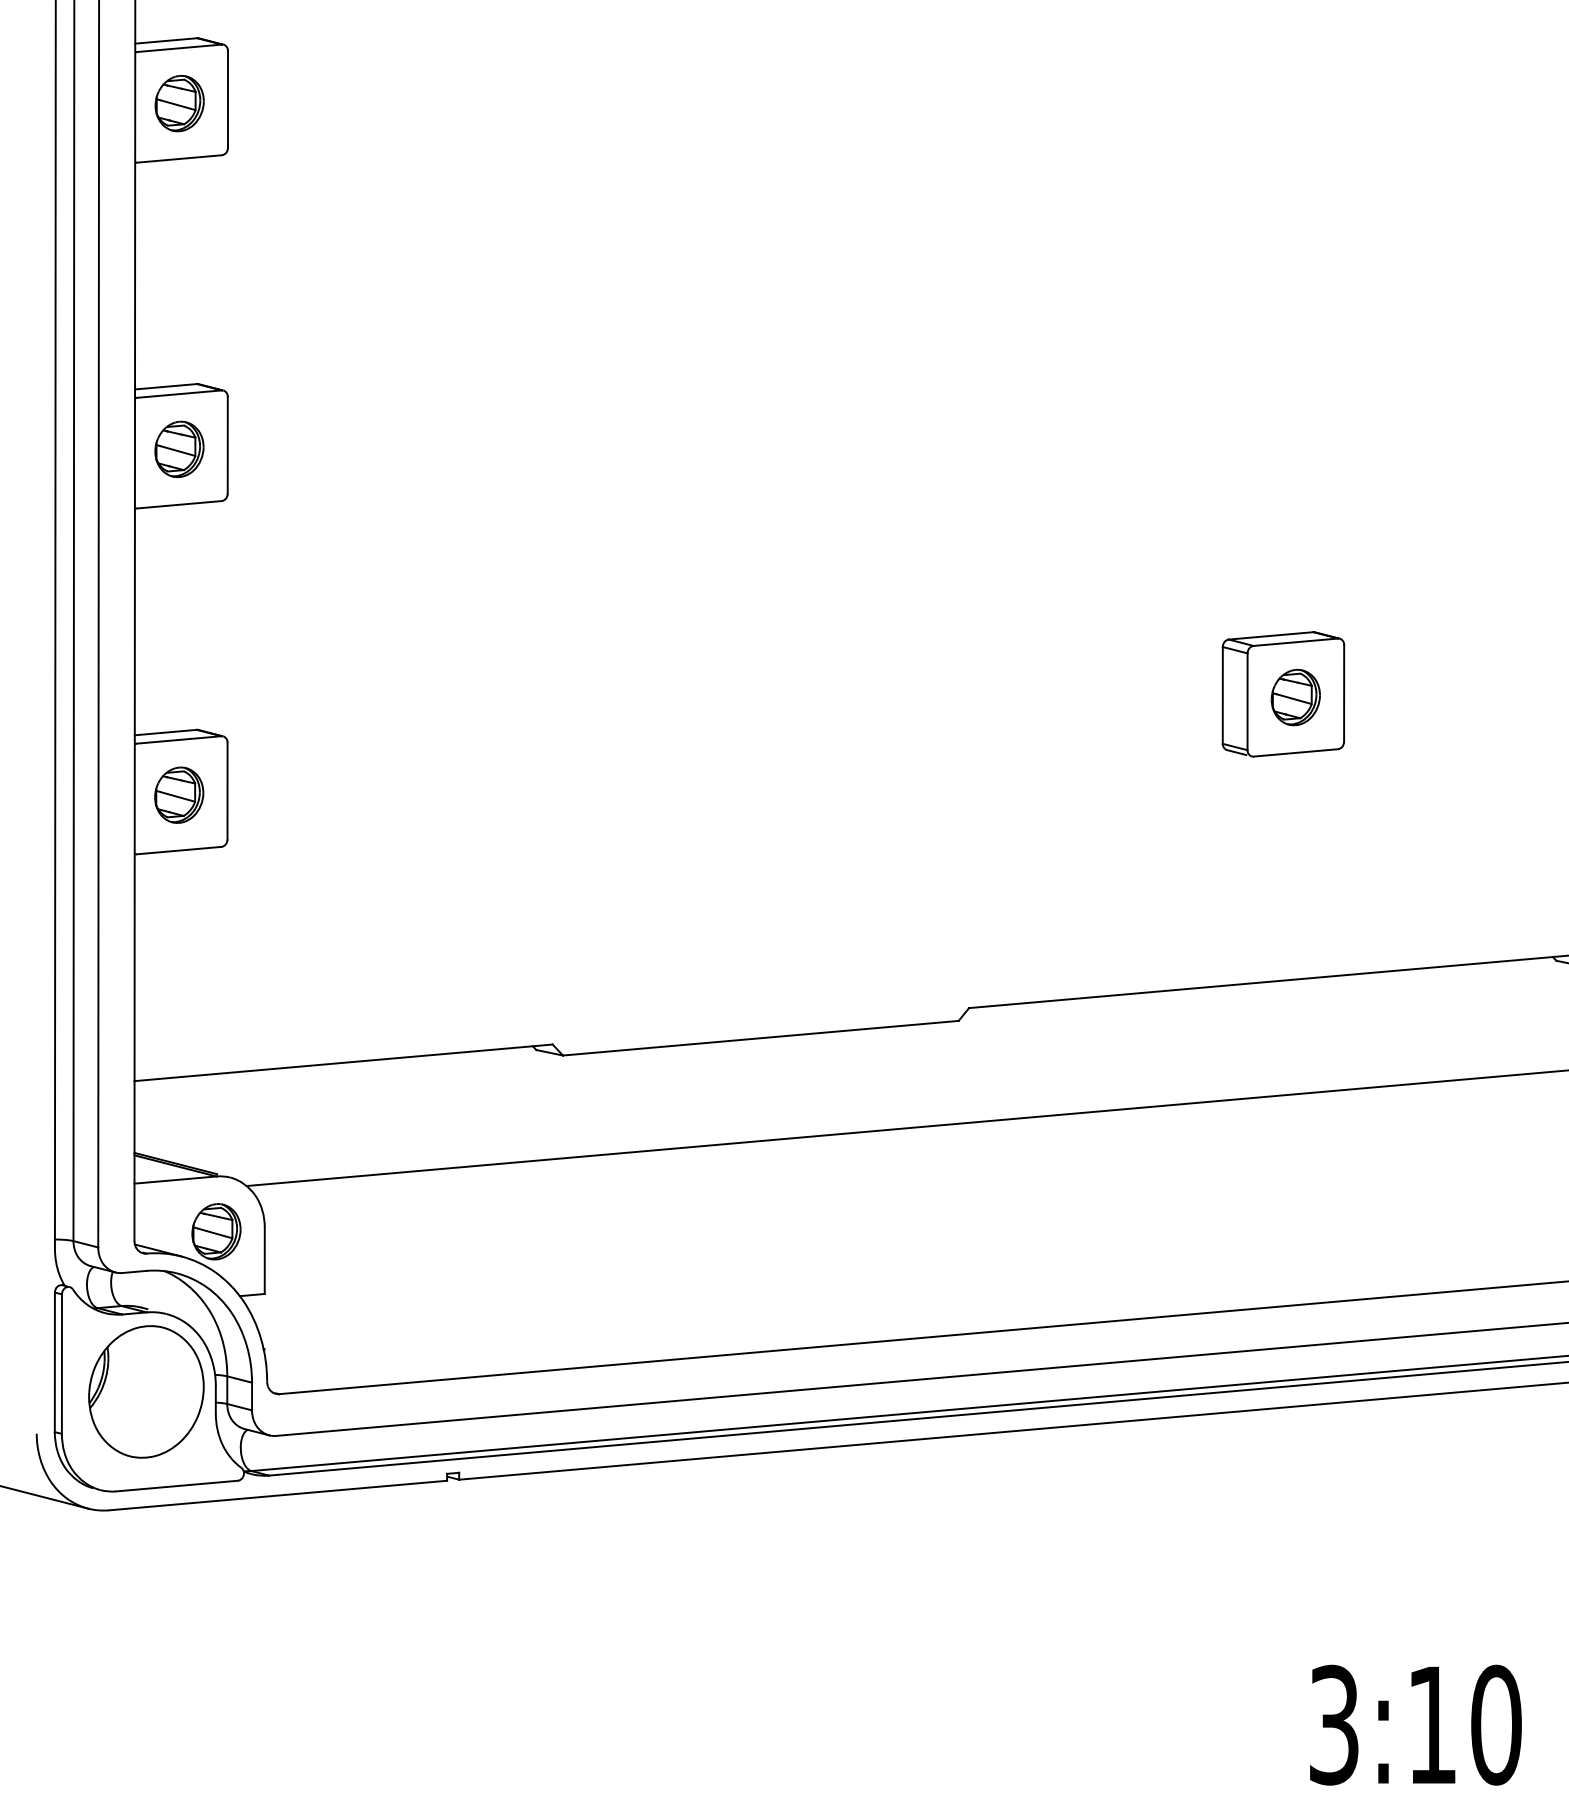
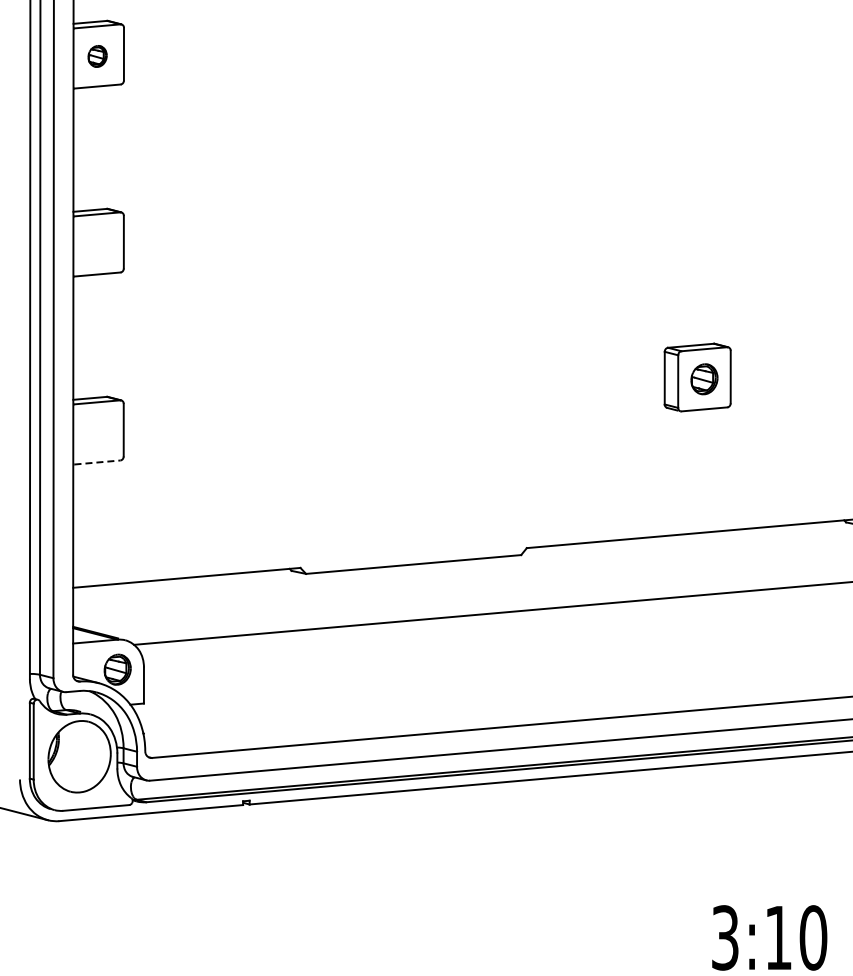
part: (179, 103) -> (97, 56), size x0.7
part: (179, 449) -> (97, 244), removed
part: (179, 795) -> (97, 432), removed
line: (179, 850) -> (97, 462), solid -> dashed

